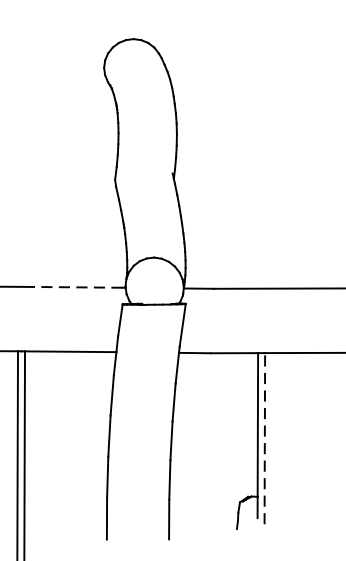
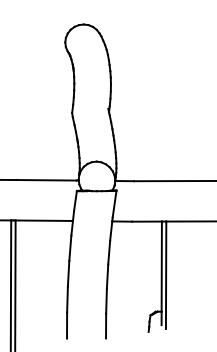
line: (74, 287) -> (46, 180), dashed -> solid
line: (265, 439) -> (166, 275), dashed -> solid

